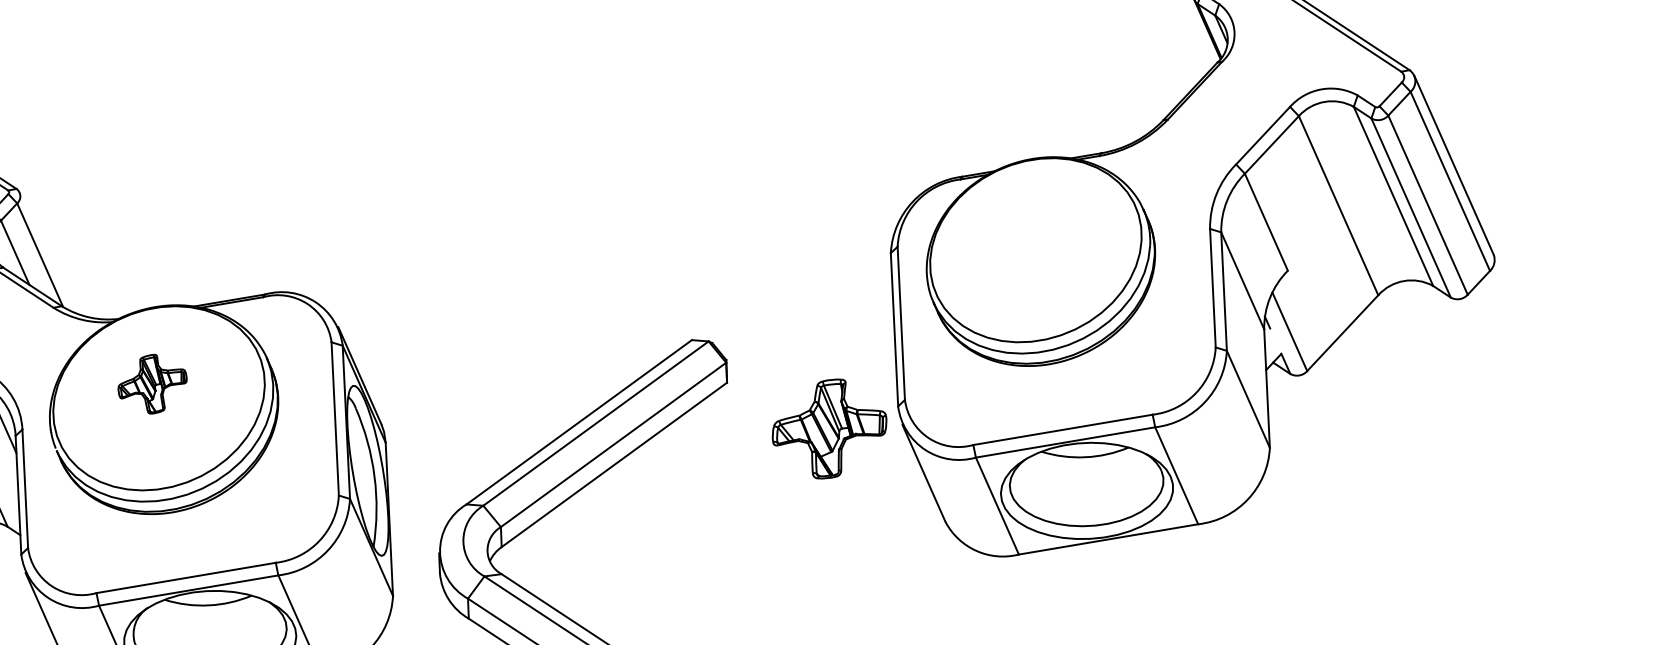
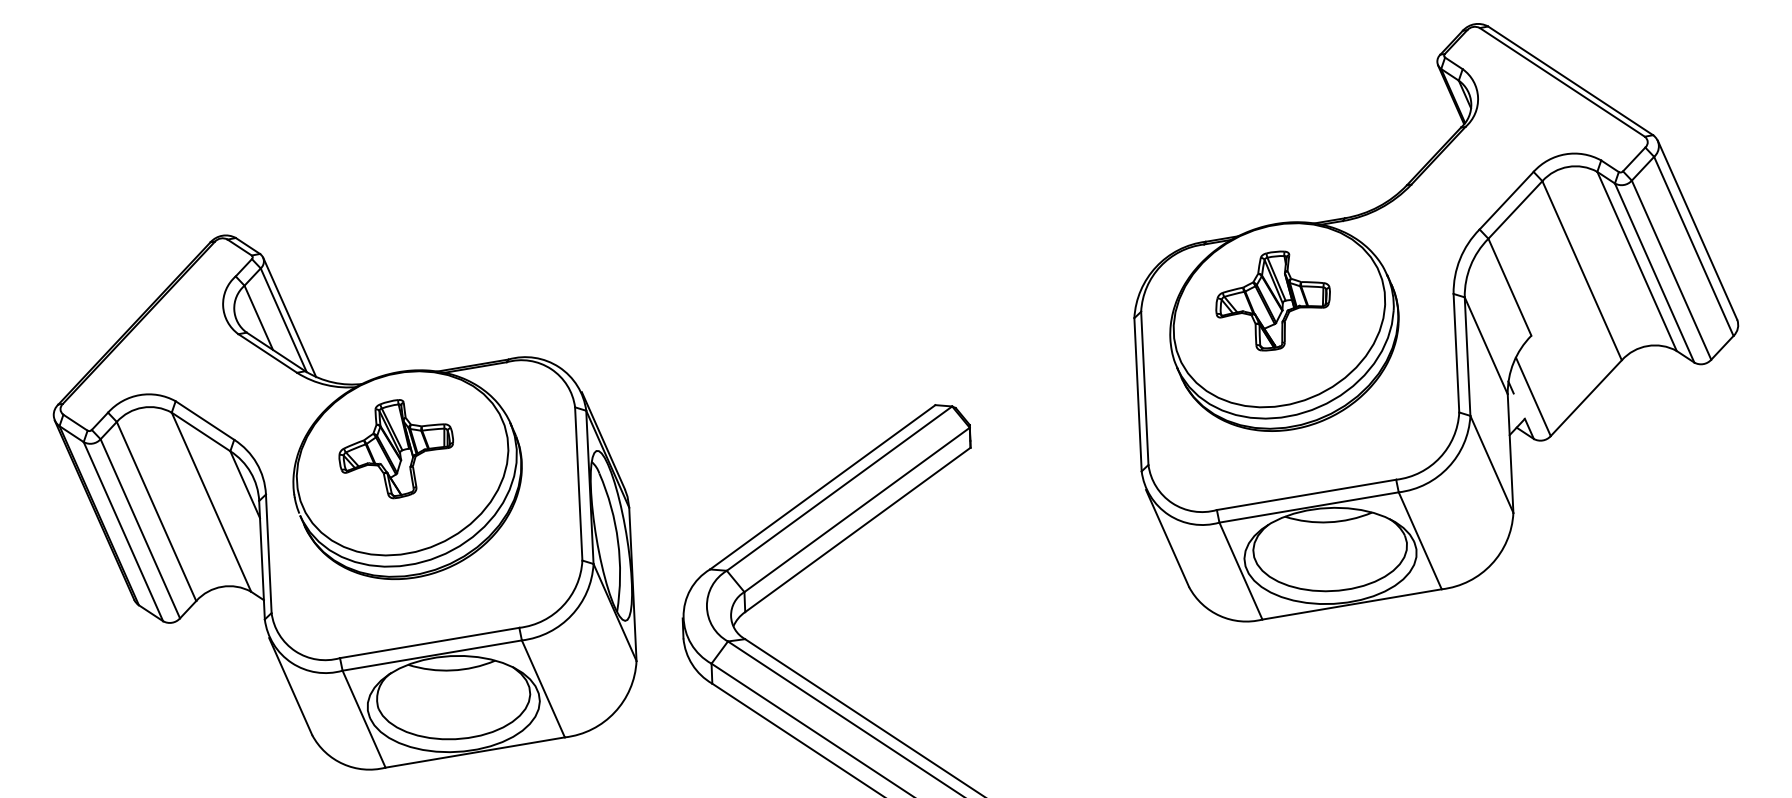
line: (45, 252) -> (289, 317), added
part: (151, 384) -> (395, 449), size x1.67
part: (828, 428) -> (1272, 300), moved

